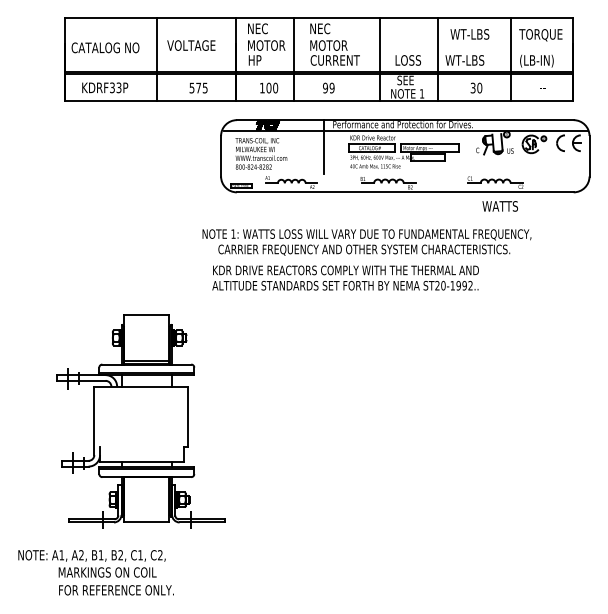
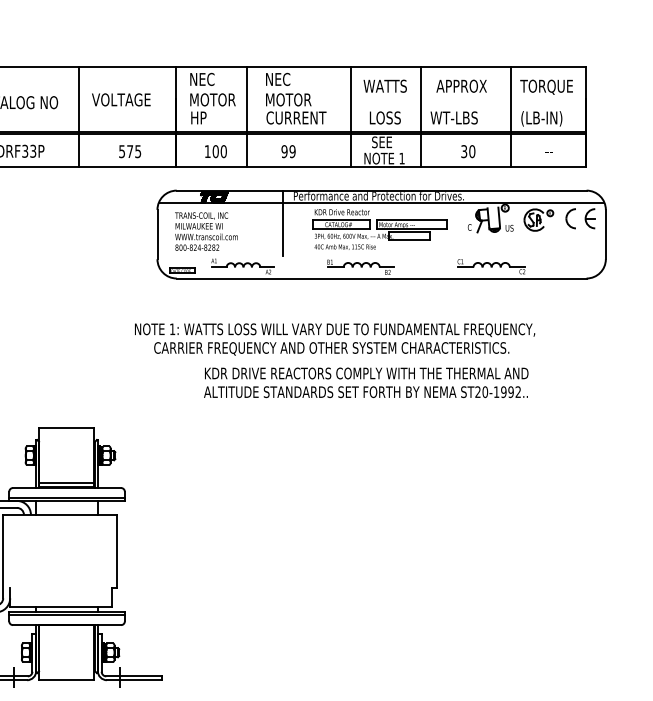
text: (470, 34) -> (461, 86), WT-LBS -> APPROX
text: (499, 206) -> (384, 86), moved
text: (345, 277) -> (366, 382), moved

